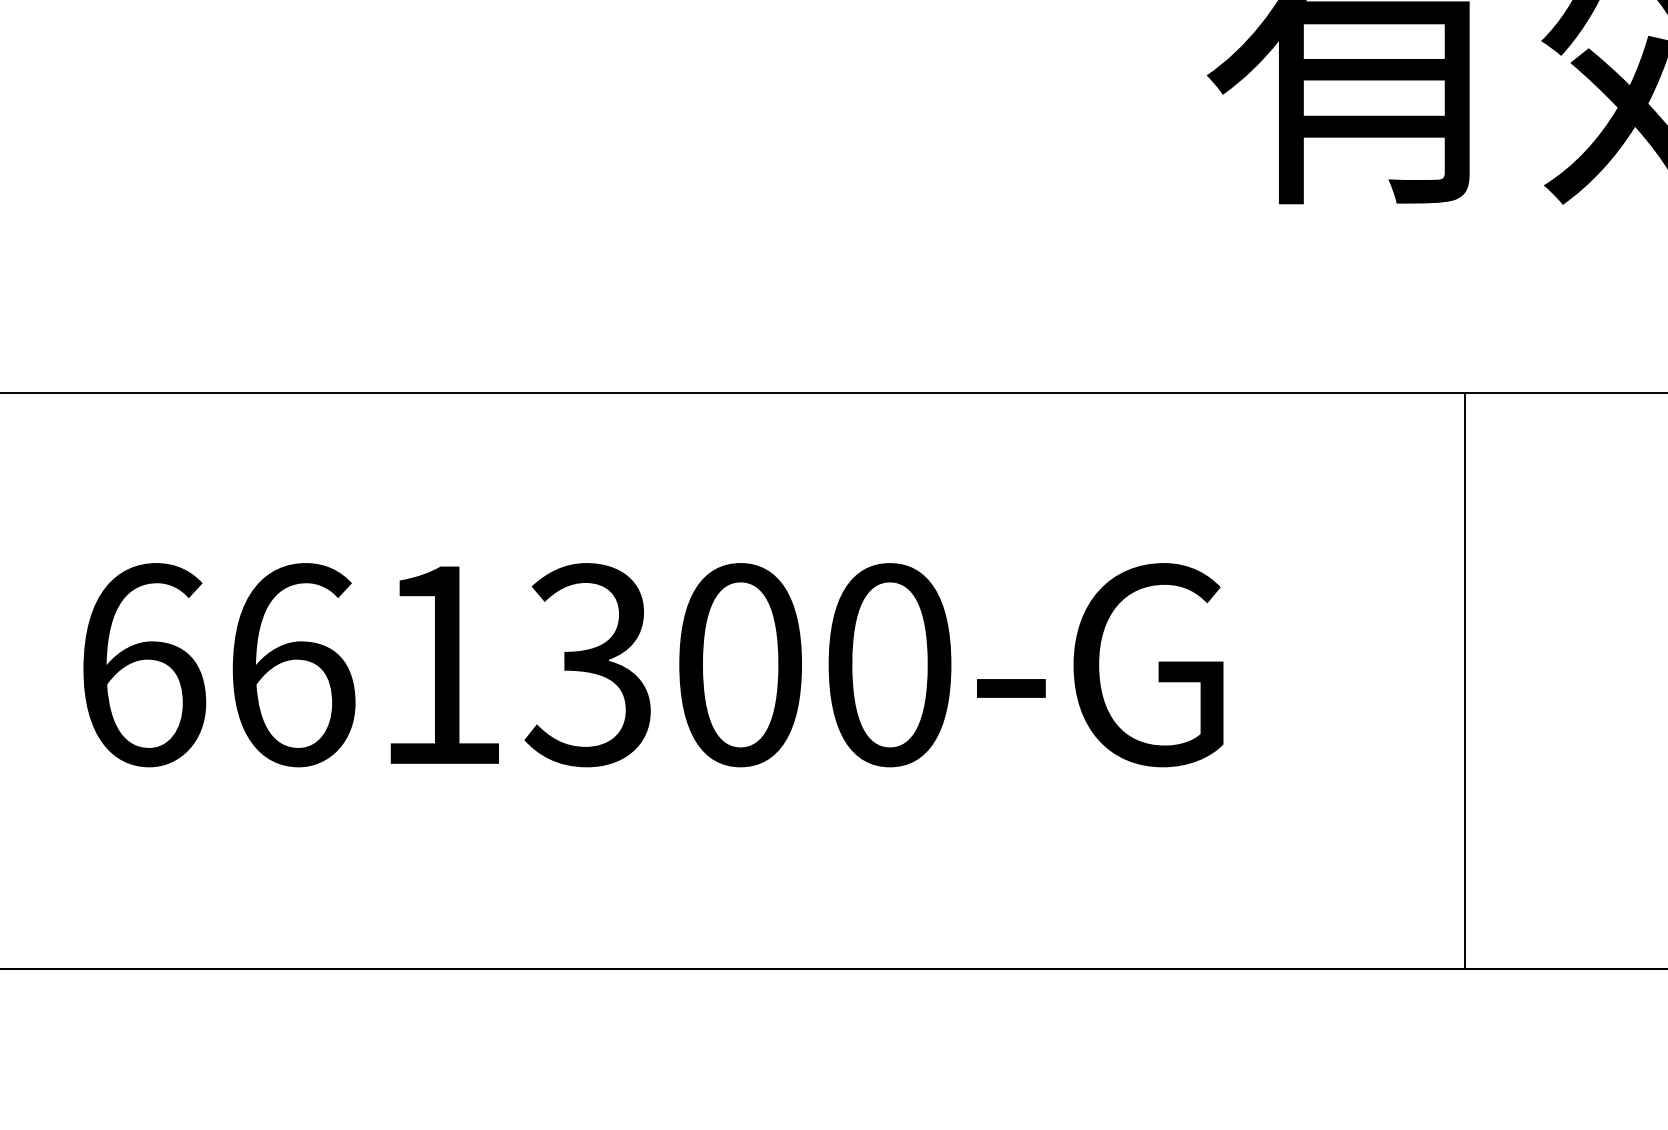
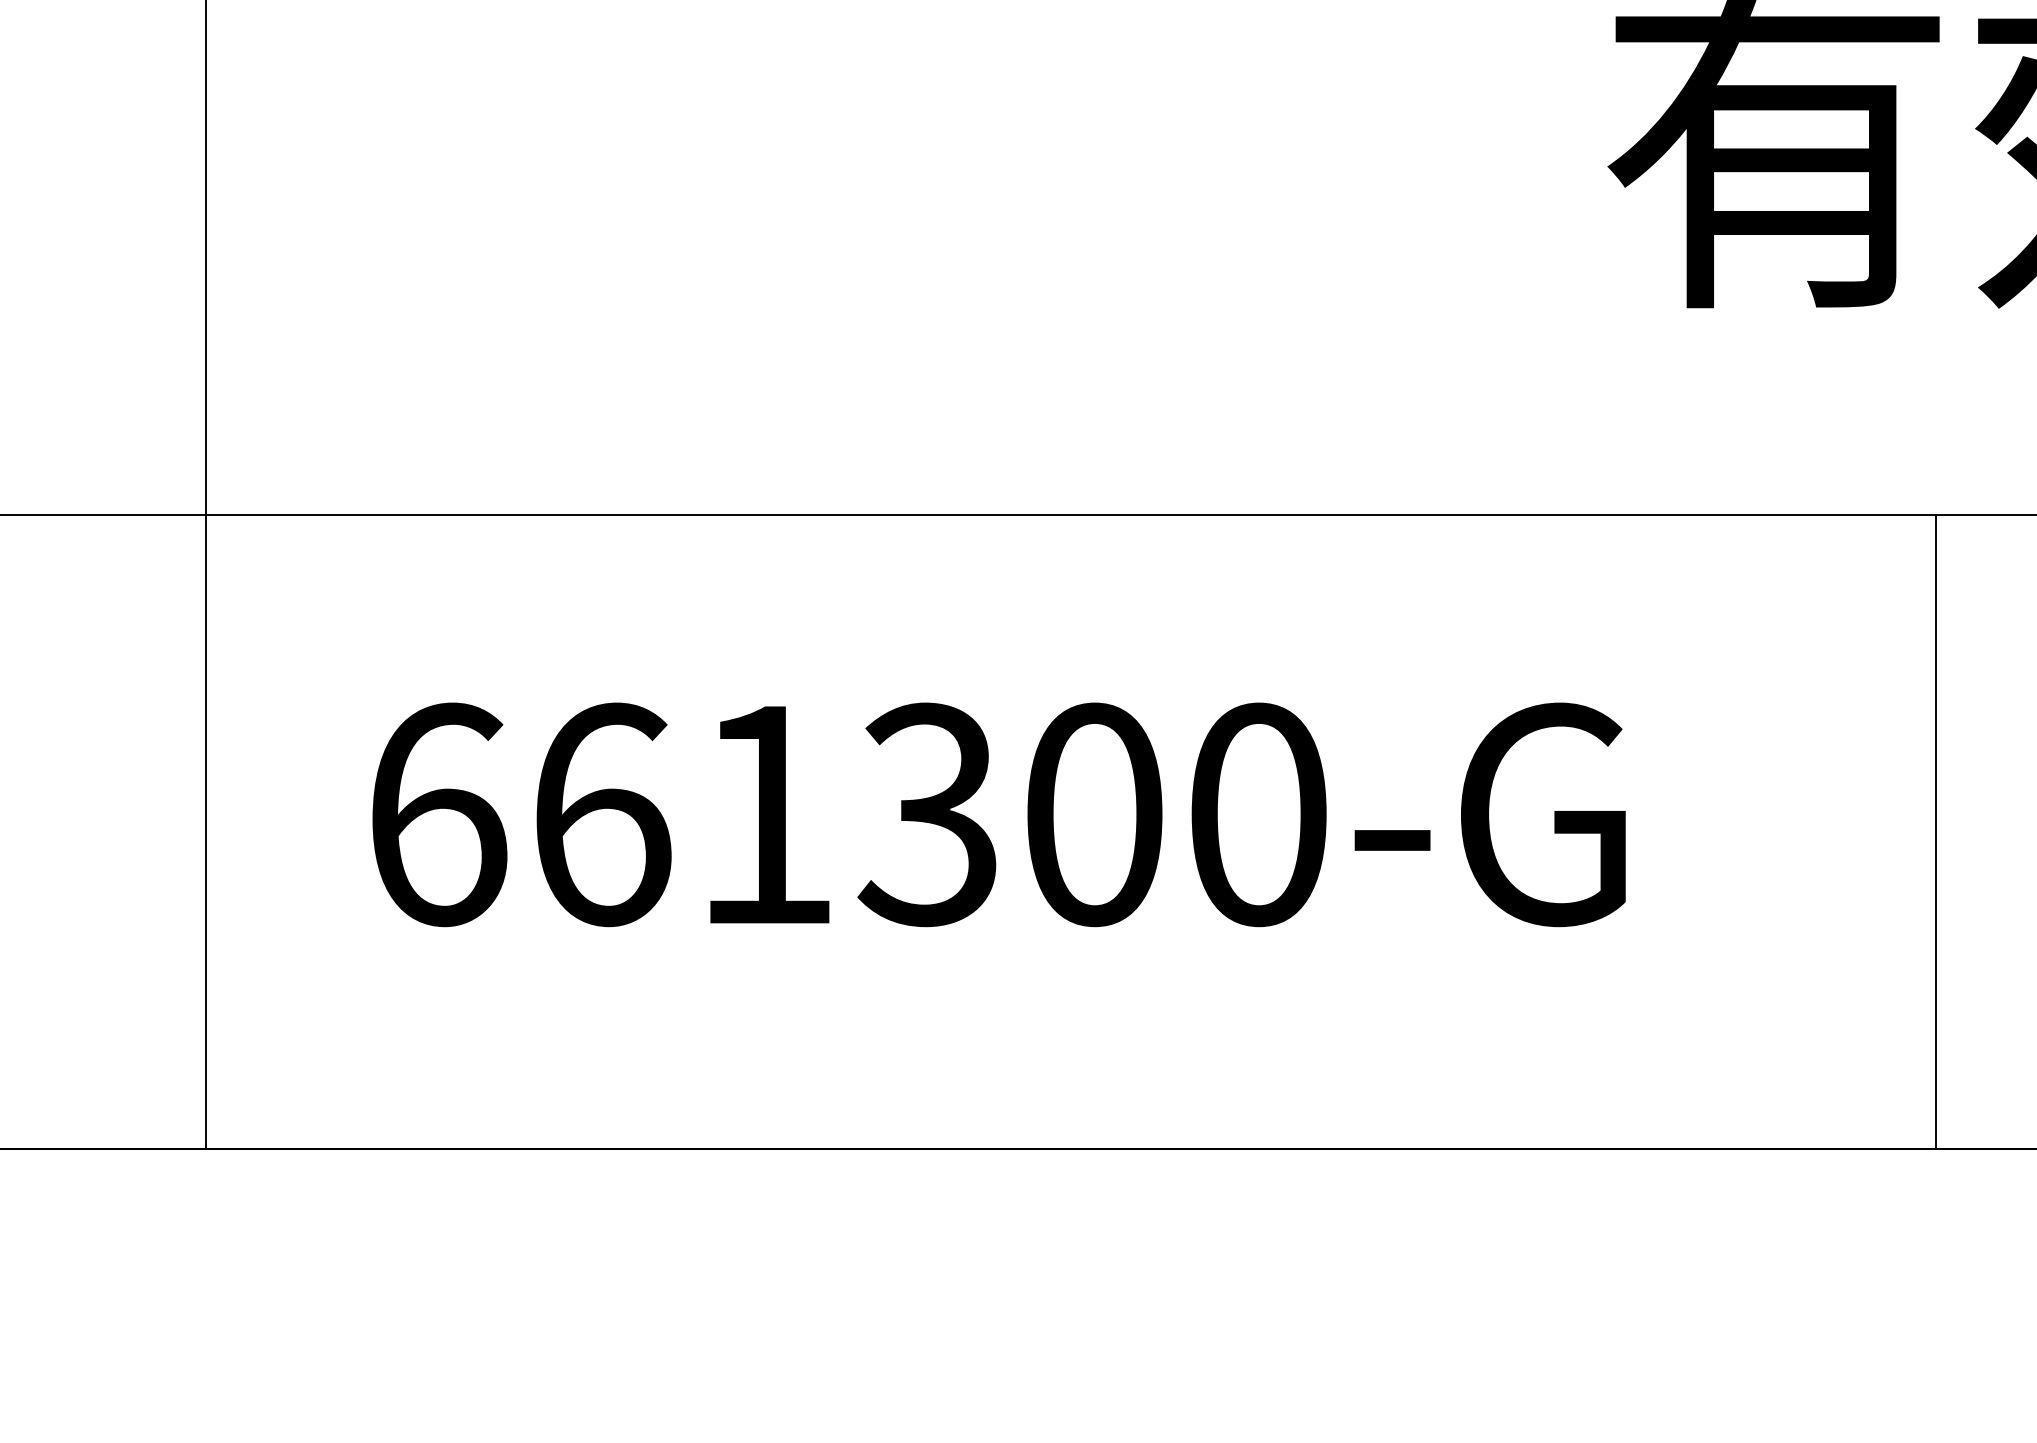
line: (1465, 680) -> (1935, 831), moved

